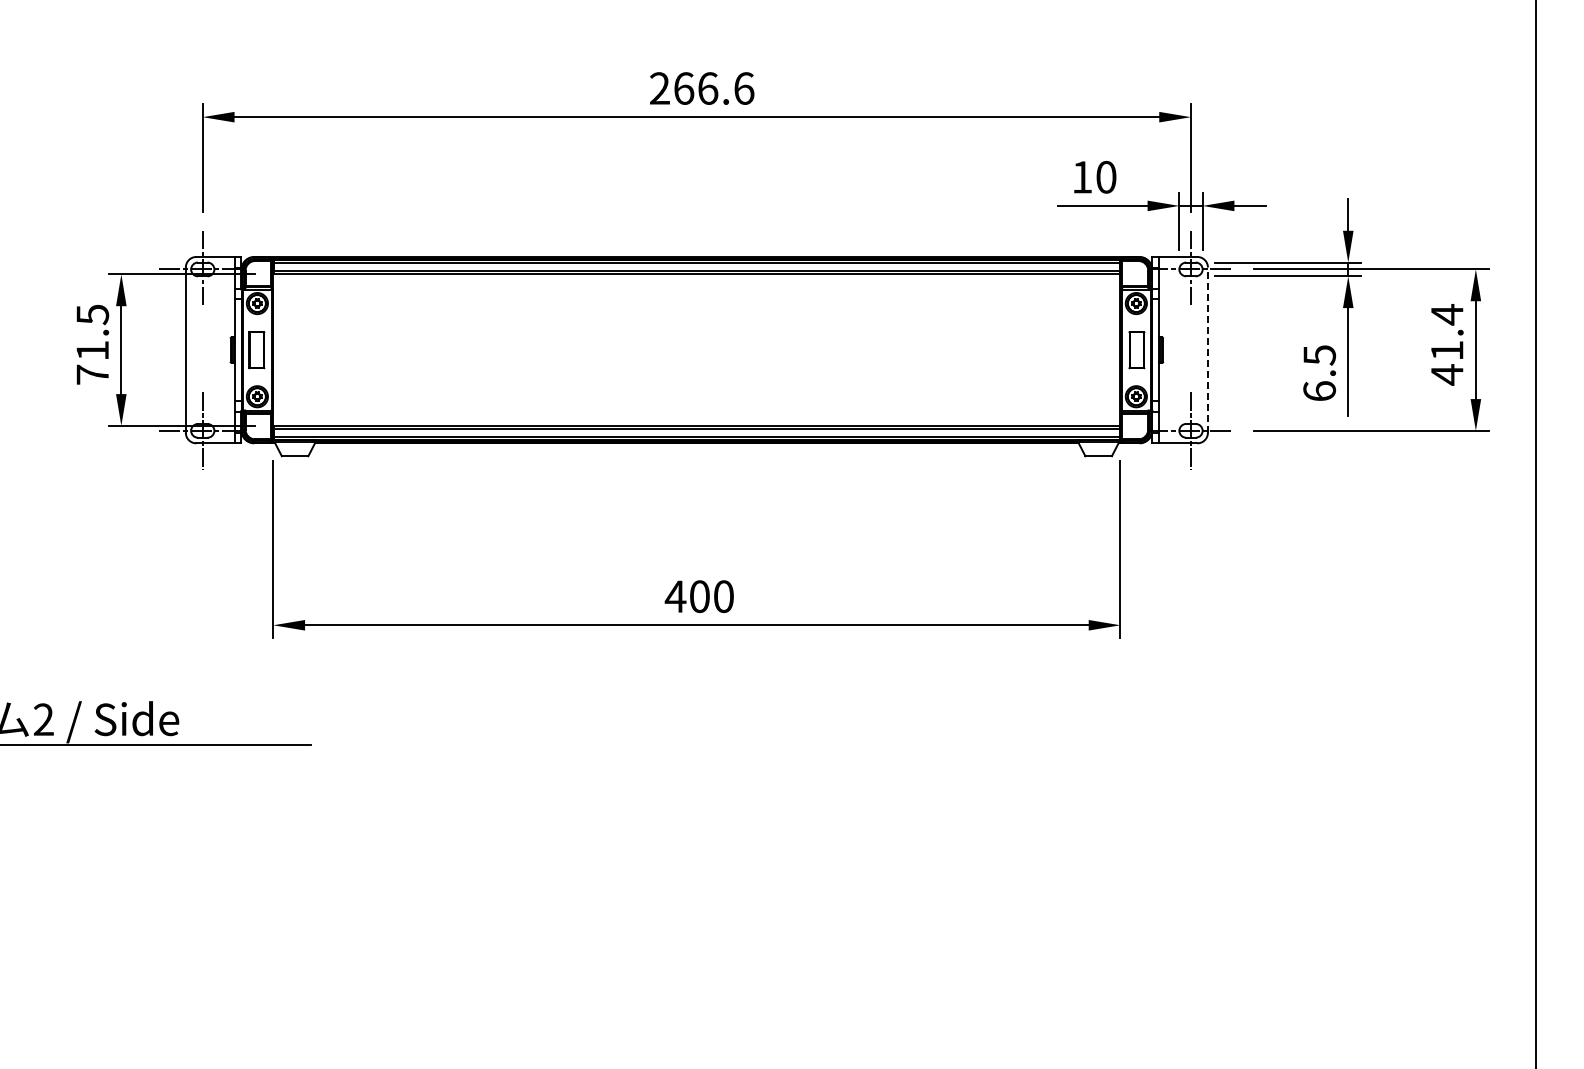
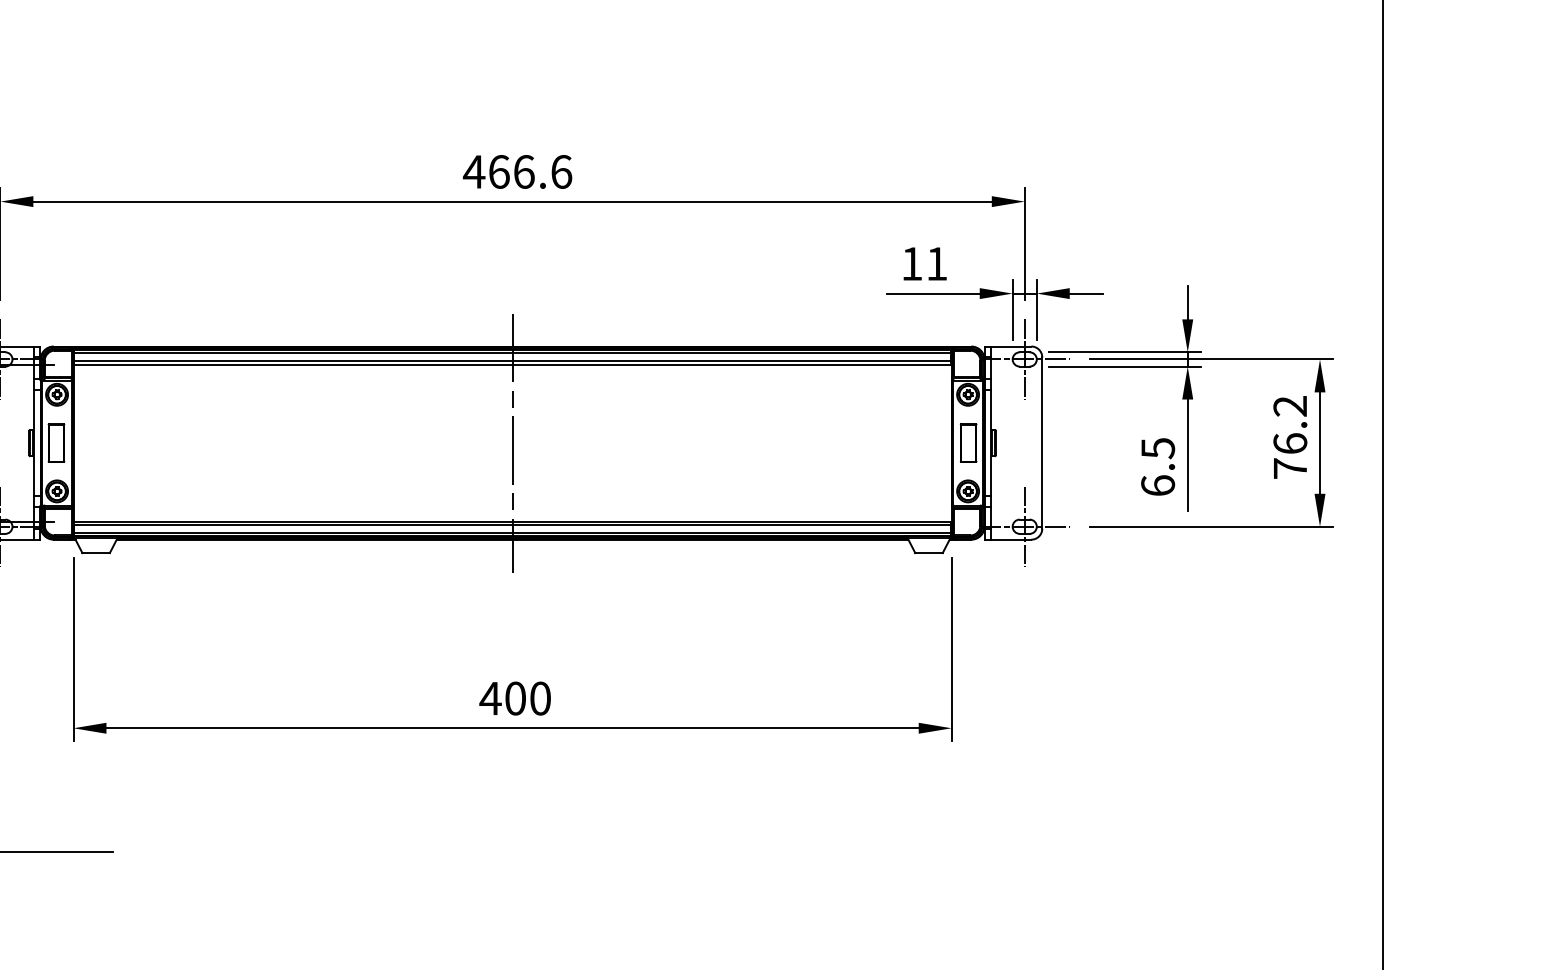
text: (659, 88) -> (473, 171), 266.6 -> 466.6
text: (1106, 176) -> (937, 263), 10 -> 11
text: (1446, 344) -> (1289, 437), 41.4 -> 76.2
line: (696, 350) -> (512, 443), added
line: (1207, 350) -> (1041, 443), dashed -> solid

